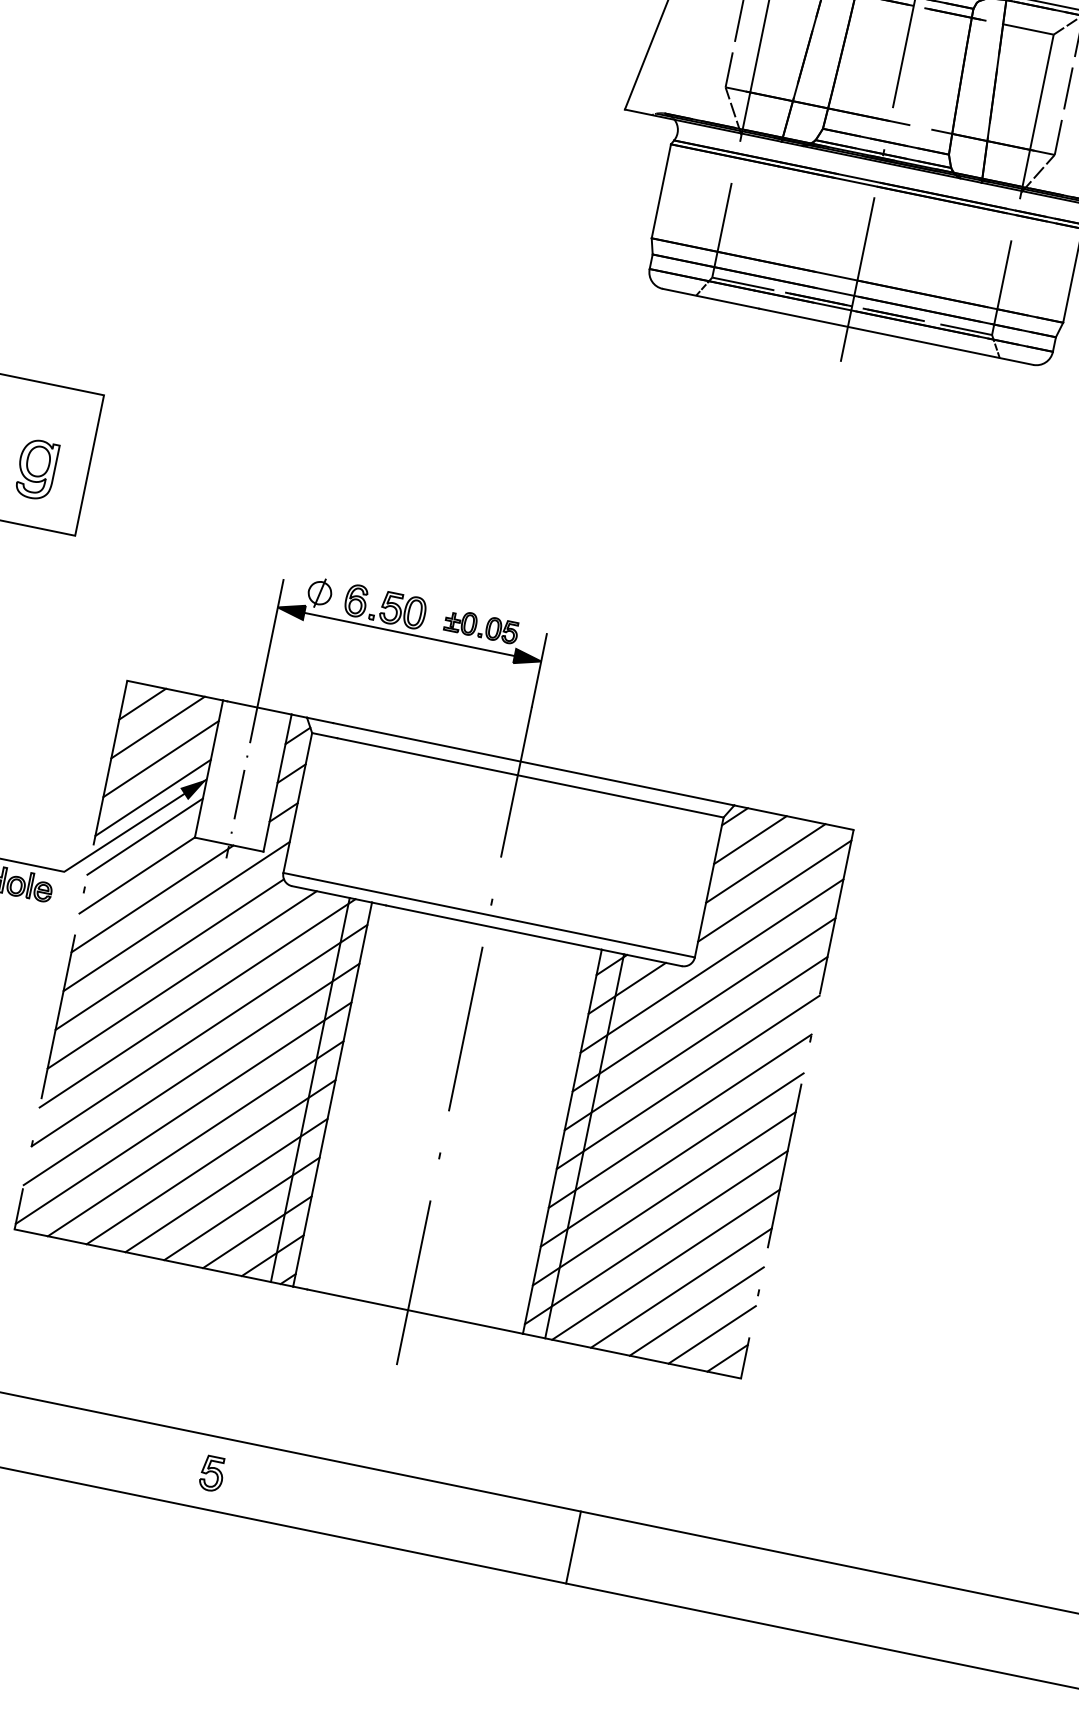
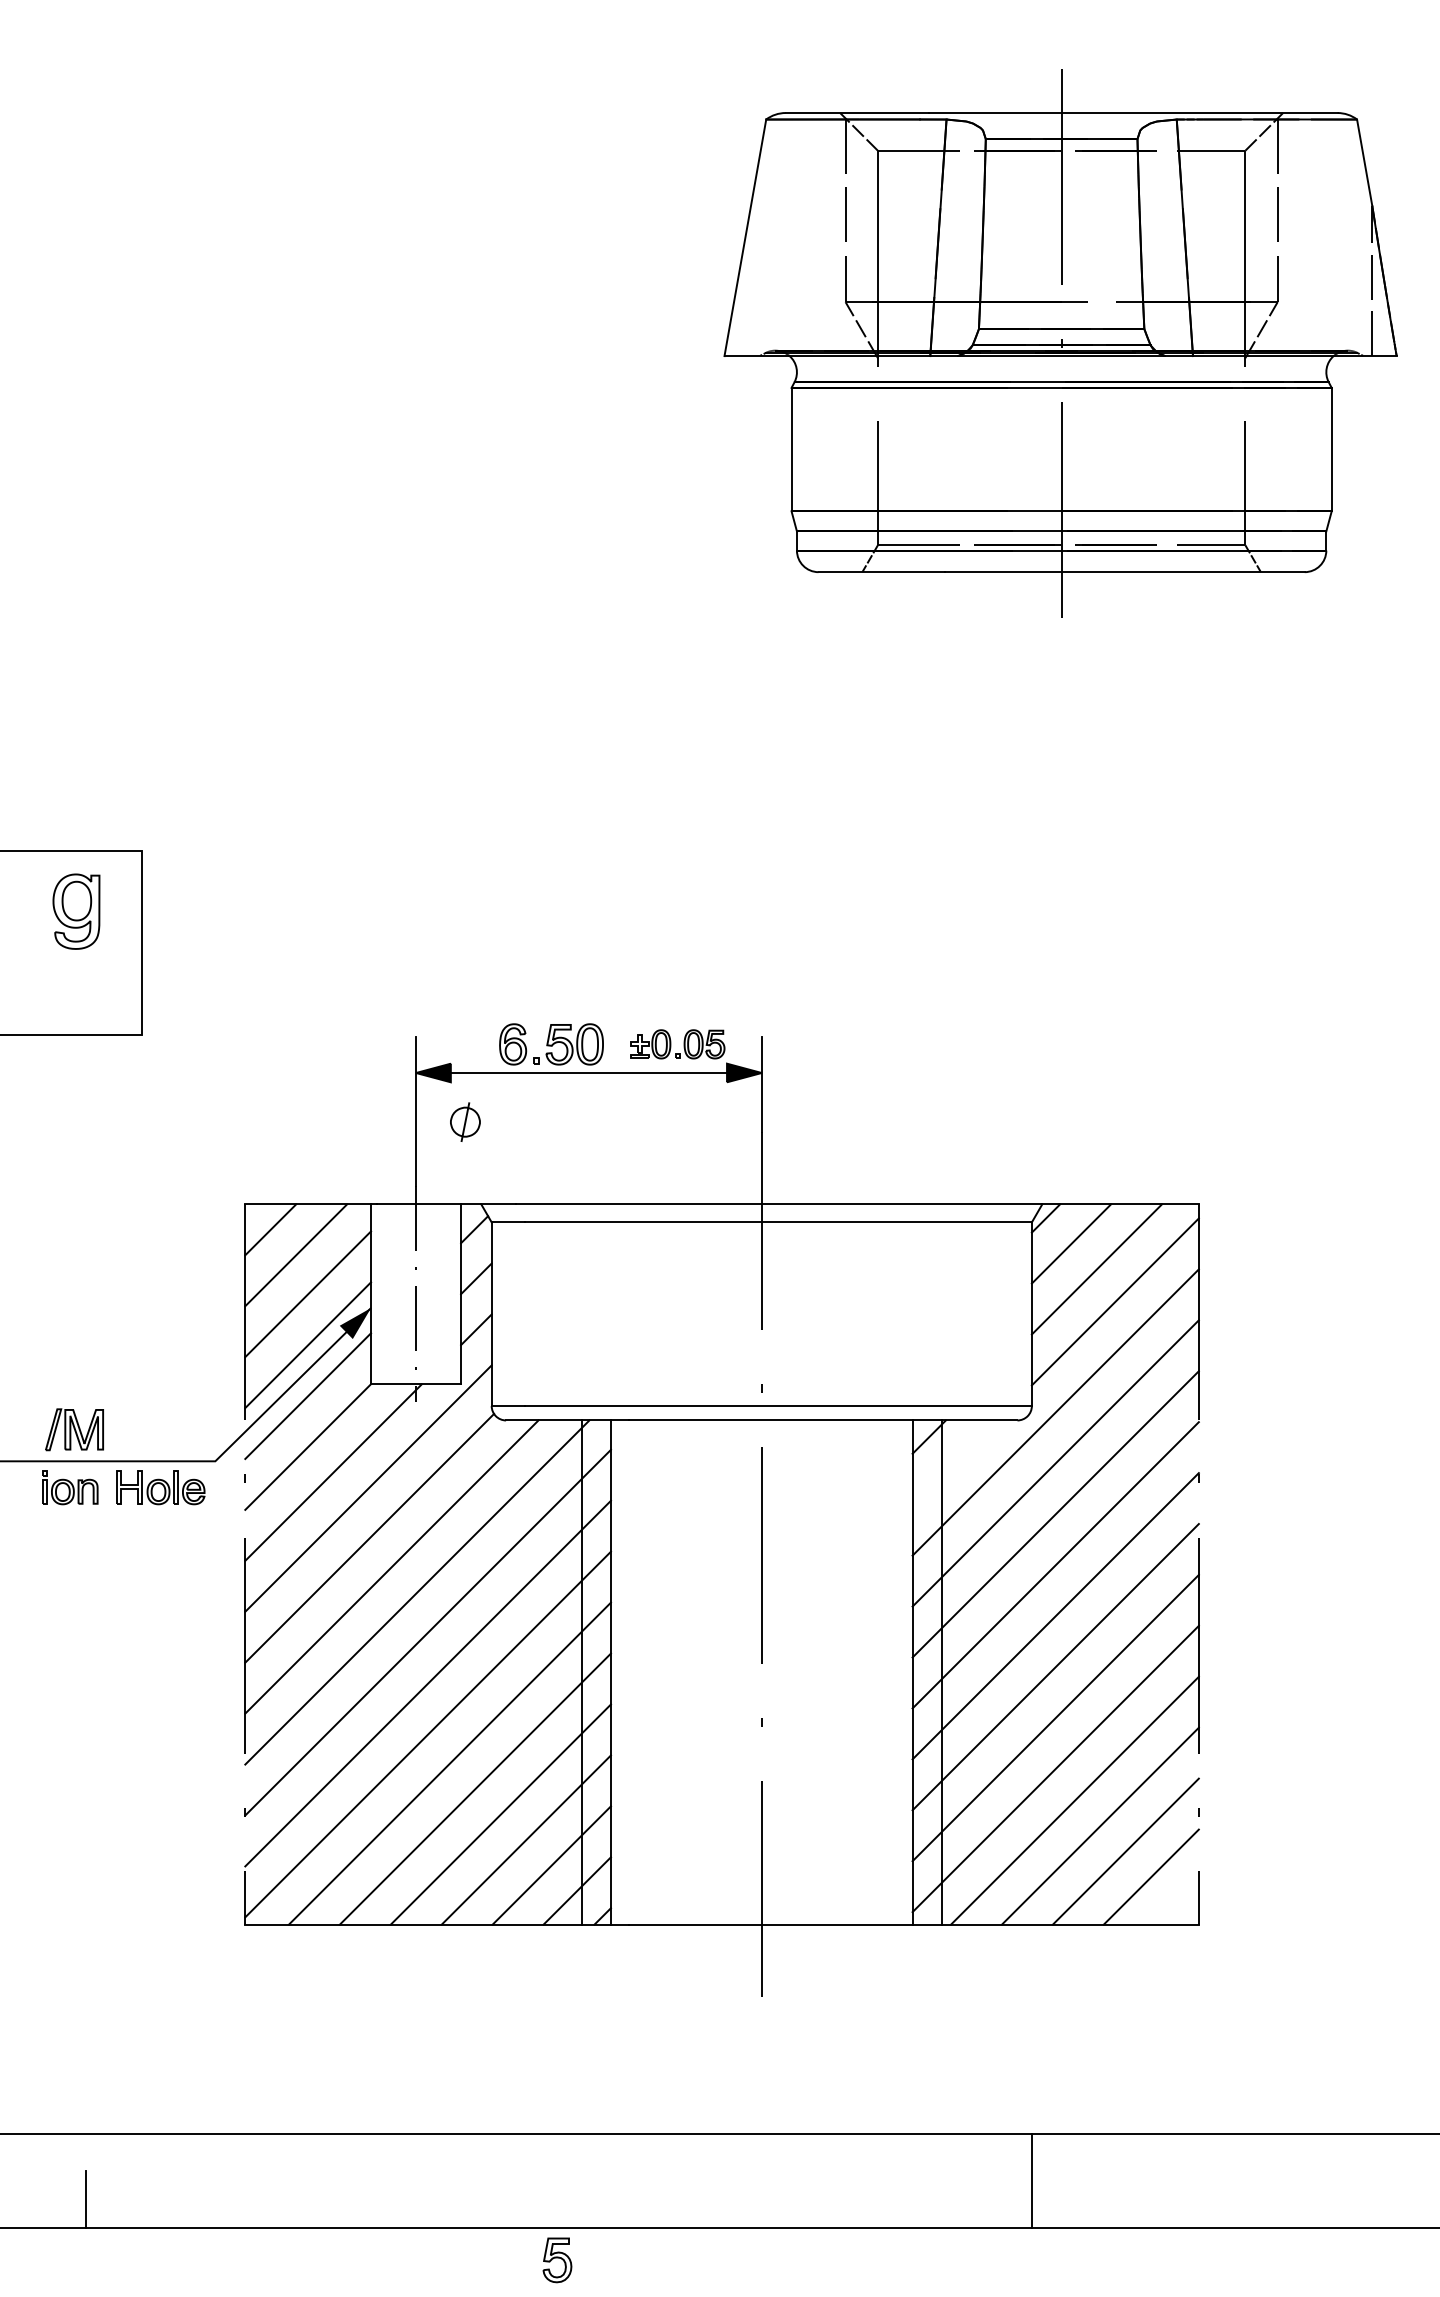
part: (36, 469) -> (76, 911), moved
part: (320, 592) -> (465, 1121), moved
line: (627, 988) -> (954, 1462), removed
line: (727, 1358) -> (1176, 1902), removed
part: (212, 1473) -> (557, 2260), moved

